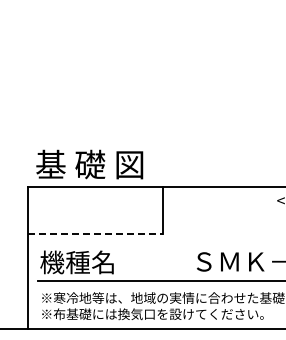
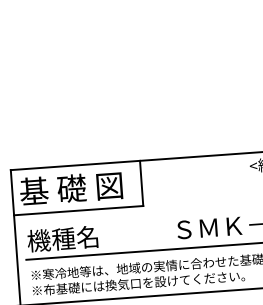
text: (89, 164) -> (71, 188), moved
line: (95, 234) -> (78, 211), dashed -> solid

